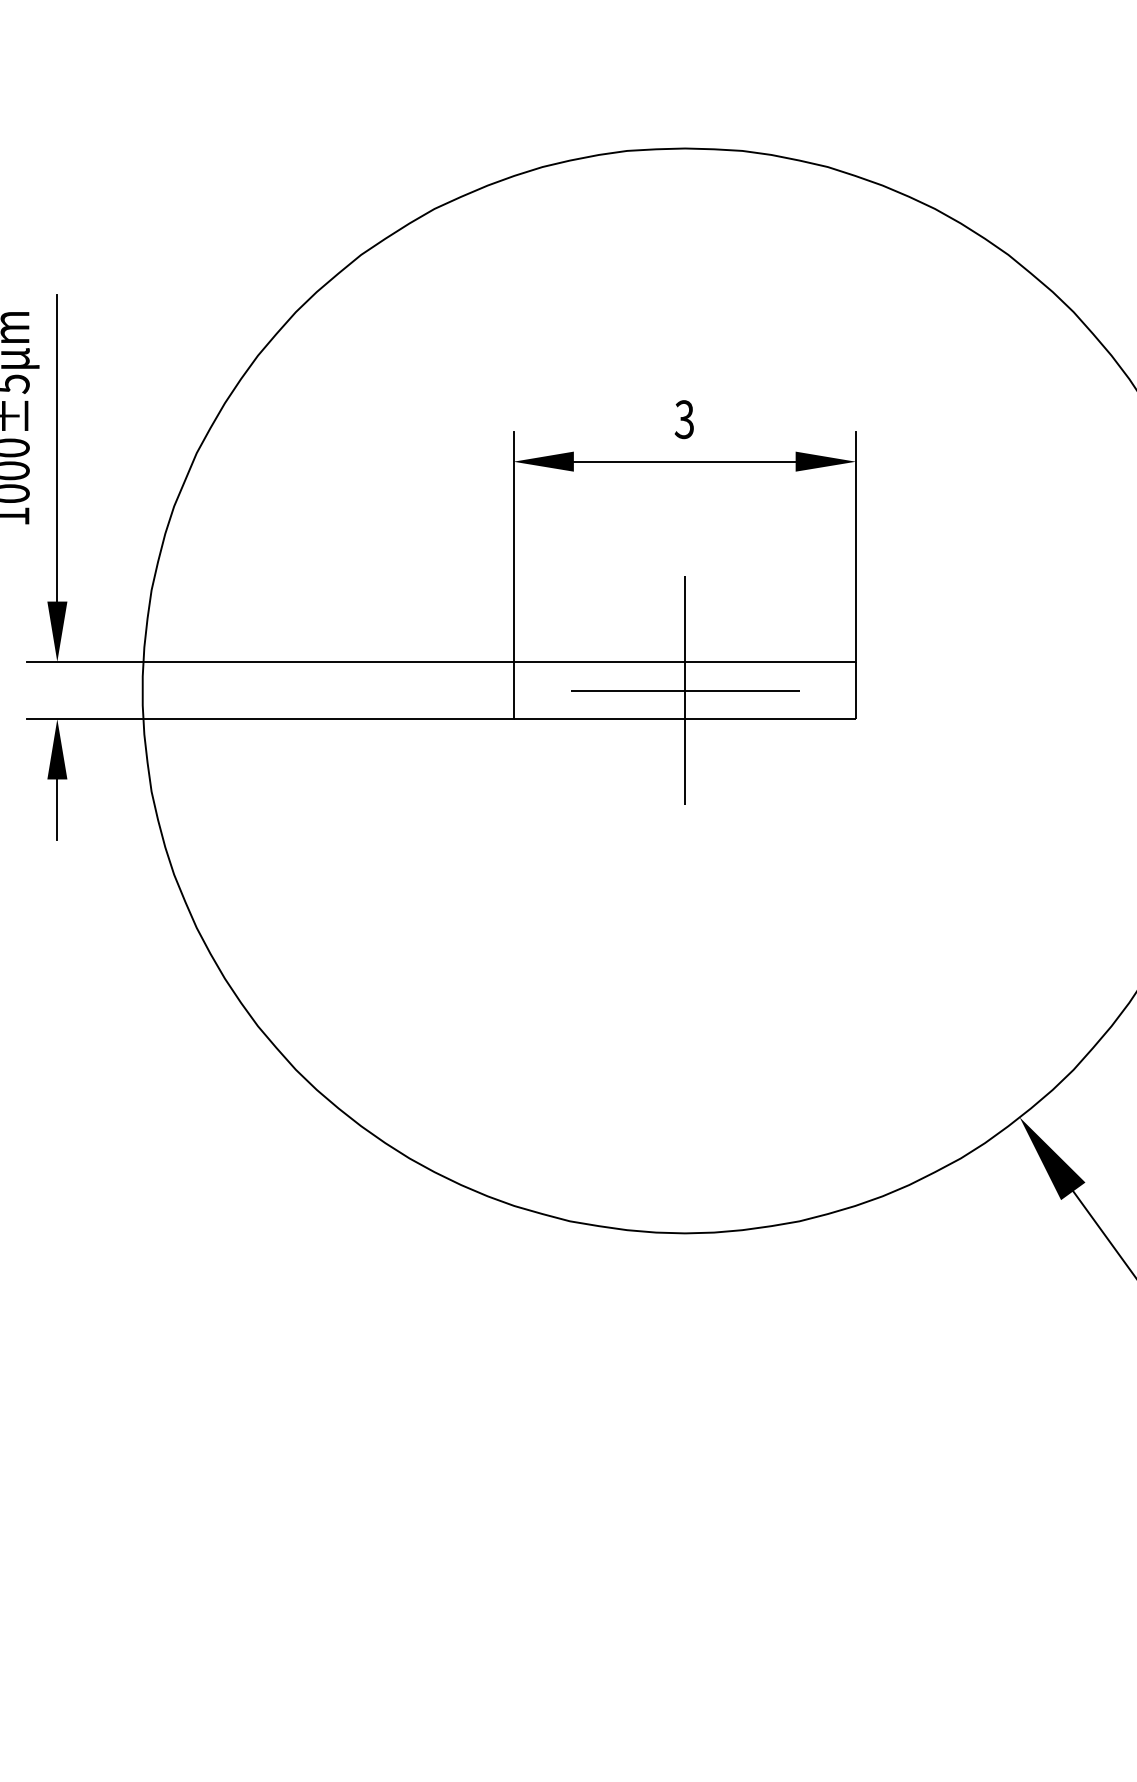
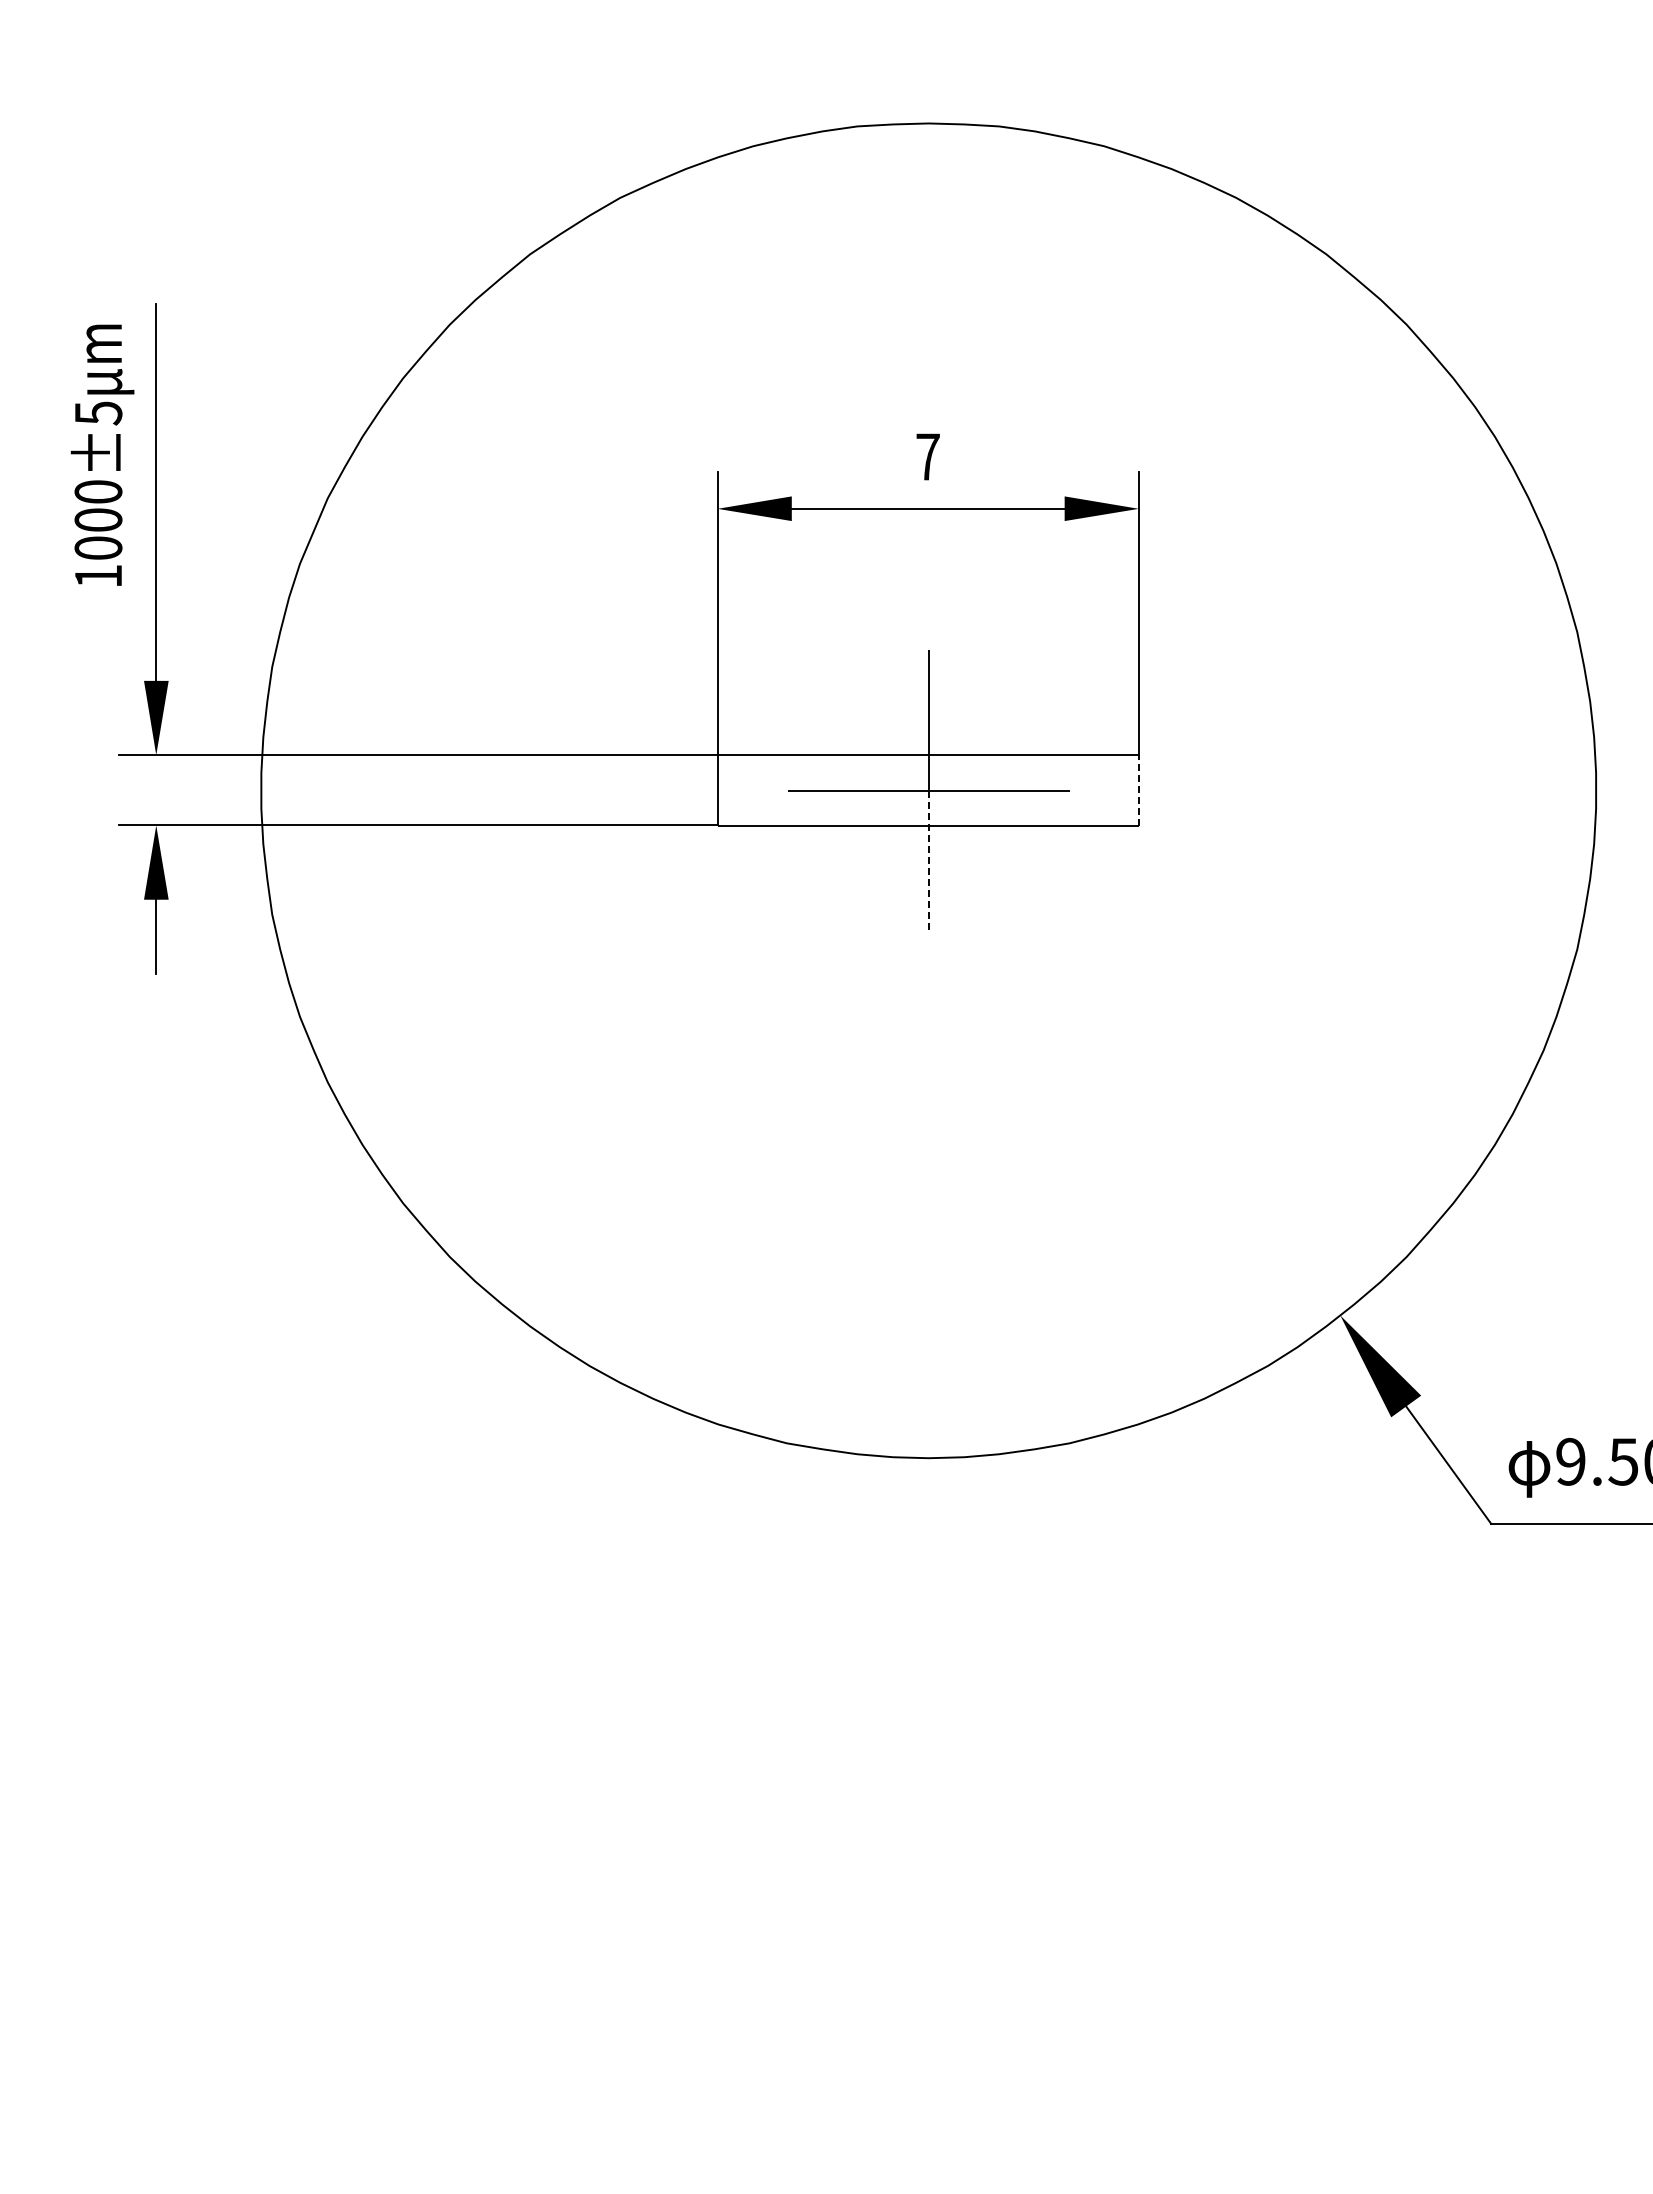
text: (684, 419) -> (927, 456), 3 -> 7
line: (855, 689) -> (1138, 789), solid -> dashed
line: (684, 748) -> (928, 861), solid -> dashed

